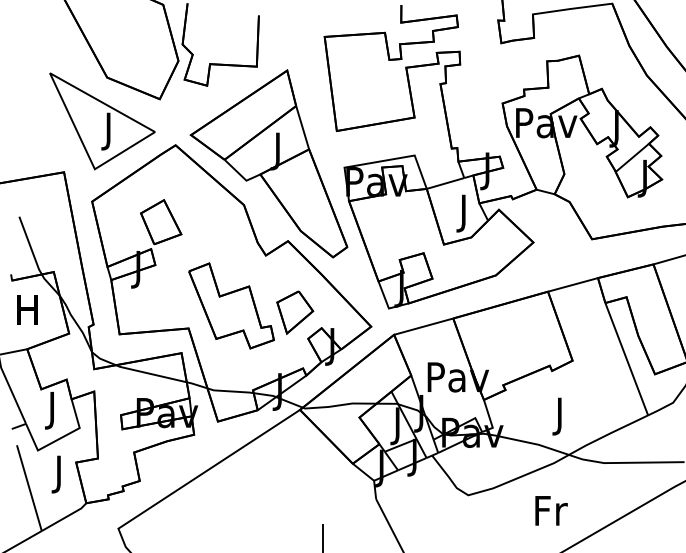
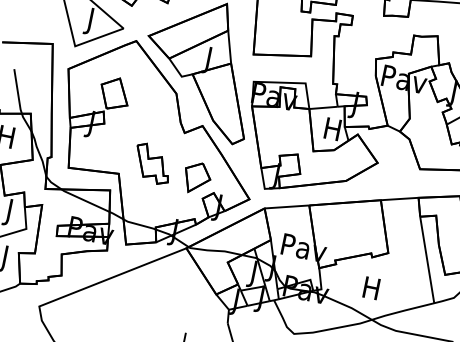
text: (463, 213) -> (331, 131), J -> H
part: (231, 305) -> (152, 163), size x0.6
text: (559, 416) -> (370, 291), J -> H

